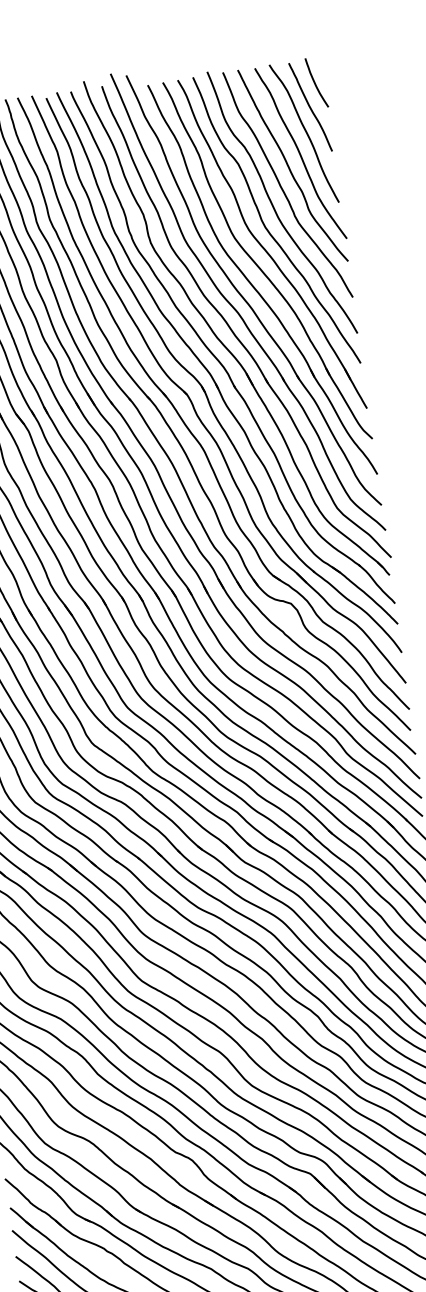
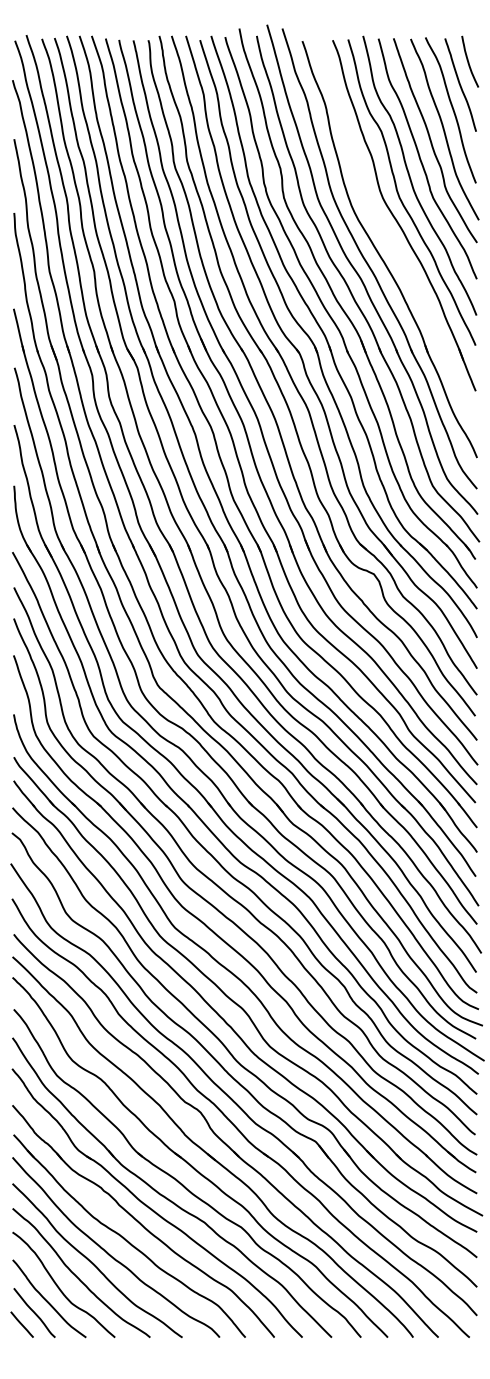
part: (259, 266) -> (388, 235), removed

